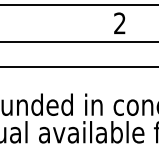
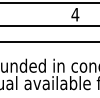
text: (120, 23) -> (75, 14), 2 -> 4

